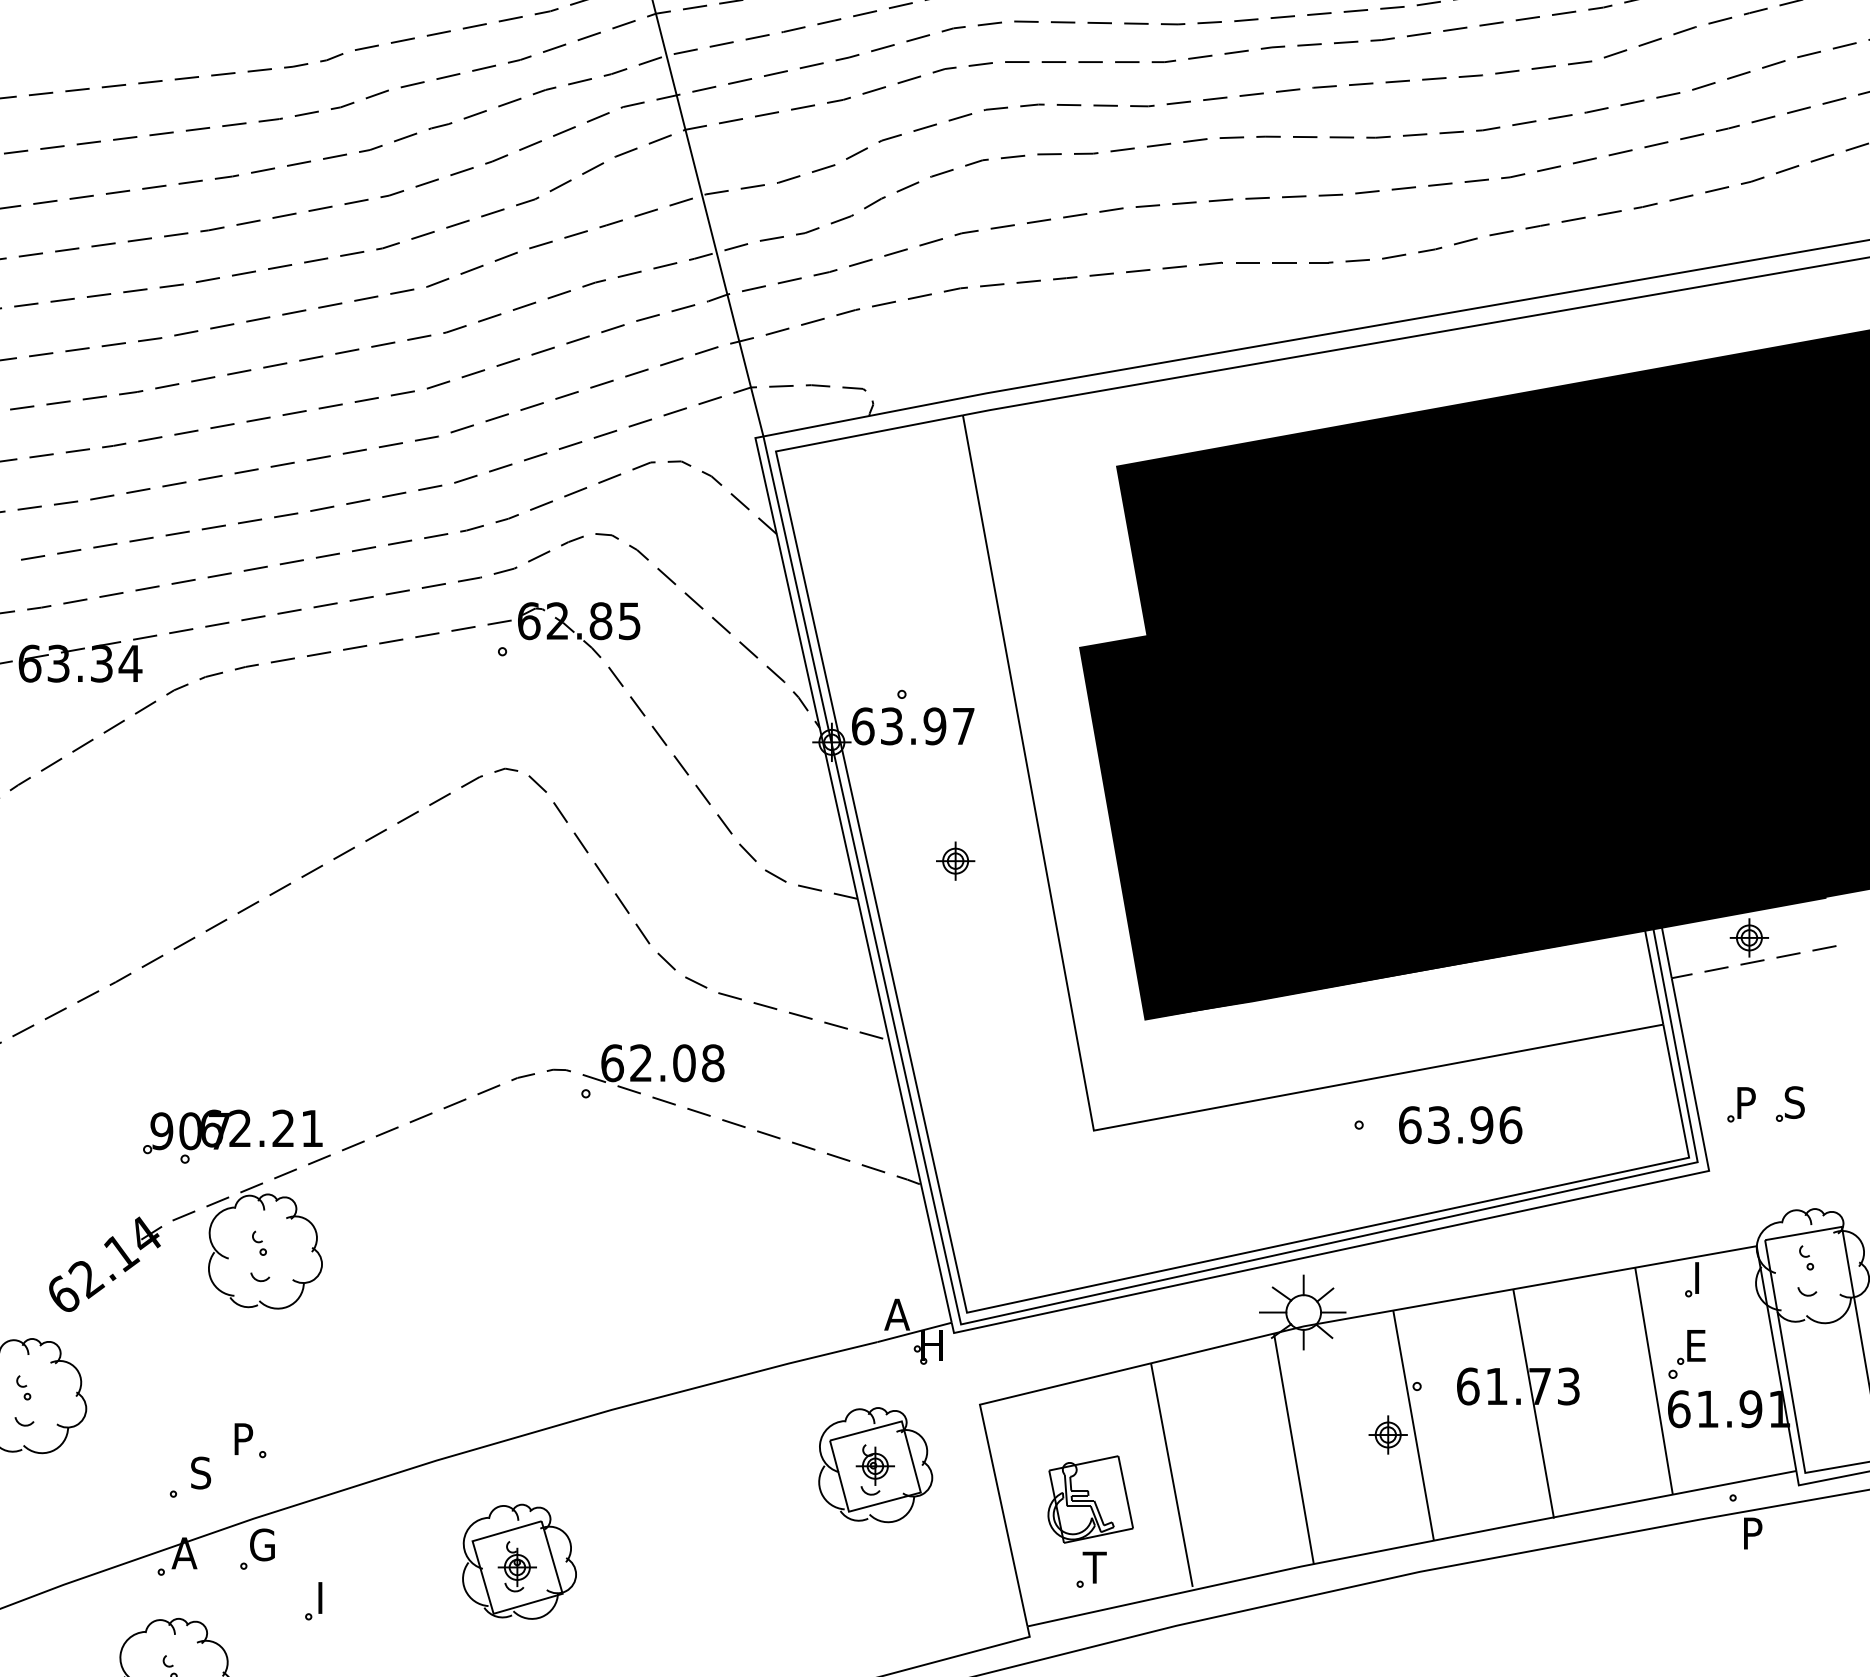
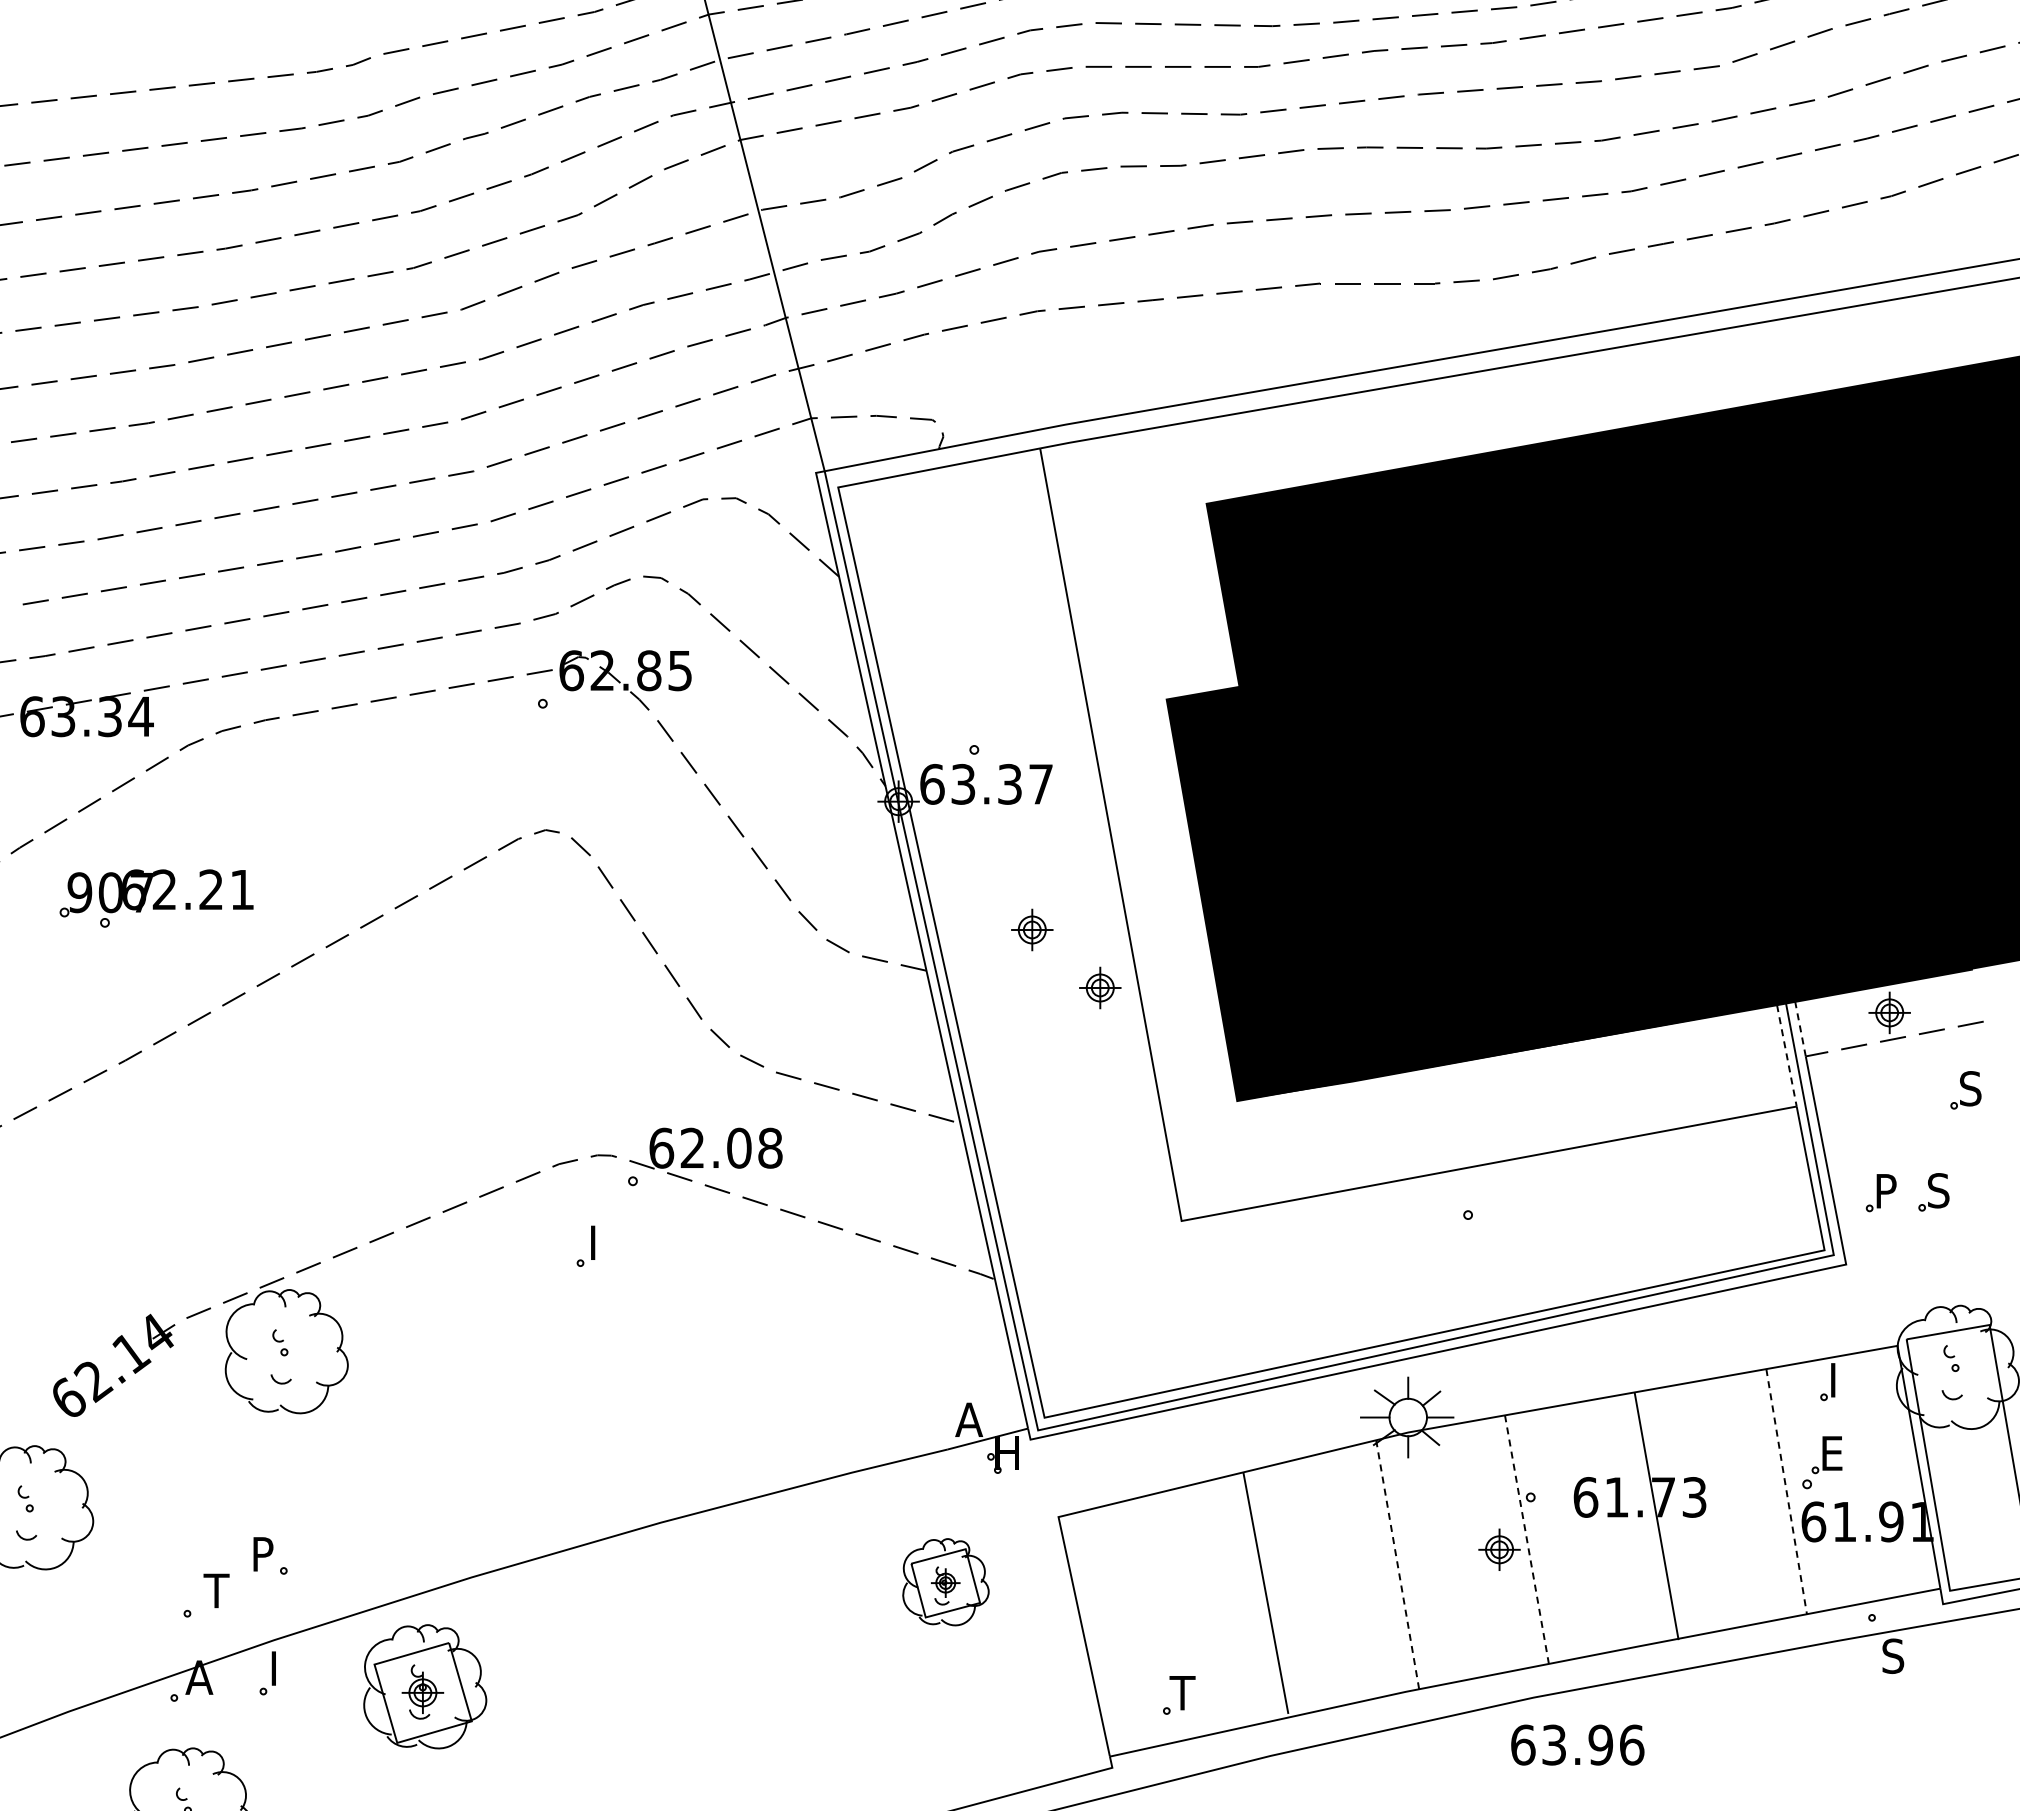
text: (934, 726) -> (1009, 784), 63.97 -> 63.37
part: (1018, 914) -> (1100, 987), added
line: (1666, 953) -> (1800, 1029), solid -> dashed
line: (1653, 977) -> (1786, 1055), solid -> dashed
part: (1819, 1009) -> (1965, 1090), added
text: (1460, 1124) -> (1577, 1744), moved
part: (232, 1136) -> (156, 898), moved
line: (1653, 1381) -> (1786, 1492), solid -> dashed
line: (1414, 1426) -> (1527, 1540), solid -> dashed
line: (1293, 1449) -> (1397, 1565), solid -> dashed
part: (875, 1464) -> (945, 1581), size x0.7
text: (200, 1472) -> (216, 1590), S -> T
part: (1090, 1499) -> (1177, 1619), removed
text: (1752, 1532) -> (1893, 1655), P -> S
text: (262, 1544) -> (283, 1668), G -> I
part: (519, 1561) -> (425, 1686), moved
part: (313, 1600) -> (585, 1245), moved

